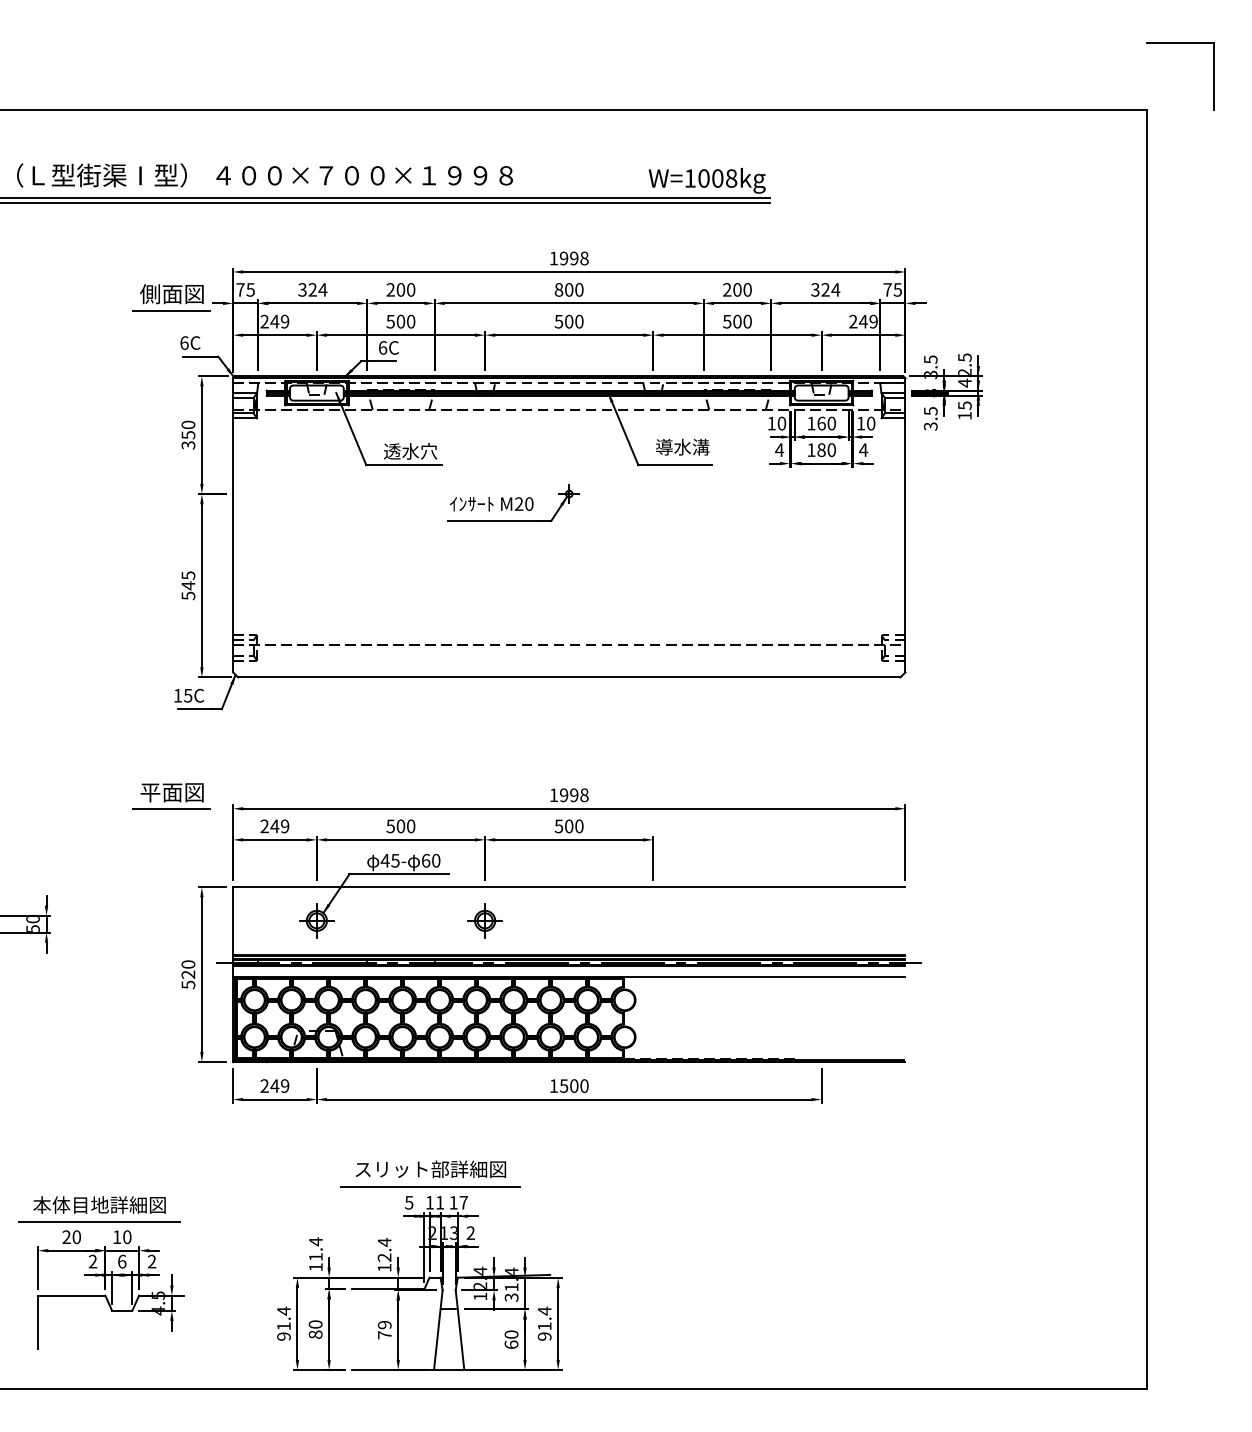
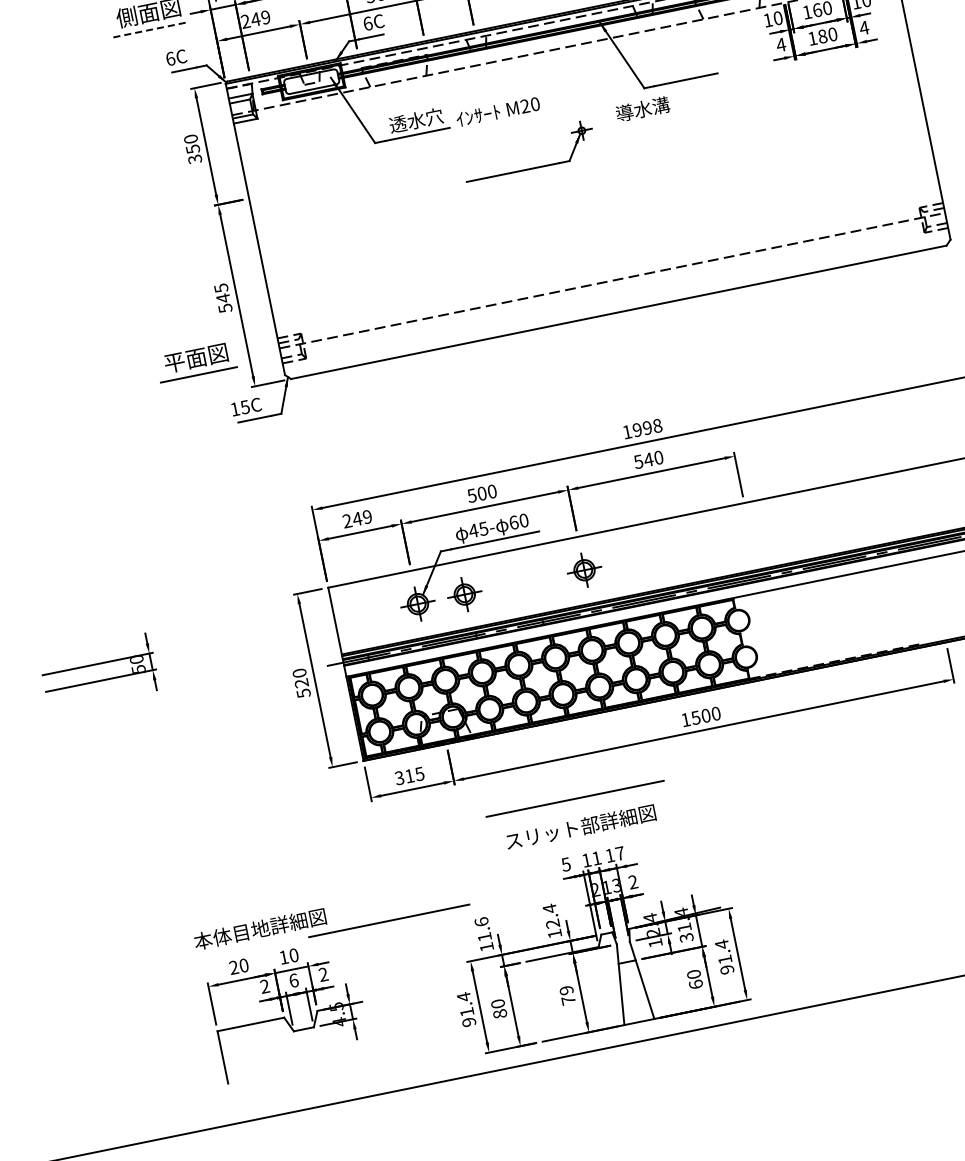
line: (172, 310) -> (152, 29), solid -> dashed
text: (682, 446) -> (642, 108), moved
text: (491, 504) -> (497, 112), moved
part: (171, 796) -> (196, 362), moved
text: (568, 826) -> (648, 460), 500 -> 540
part: (363, 920) -> (464, 594), added
text: (274, 1085) -> (409, 775), 249 -> 315
line: (430, 1186) -> (574, 798), moved
line: (99, 1221) -> (389, 919), moved
text: (315, 1241) -> (481, 921), 11.4 -> 11.6

